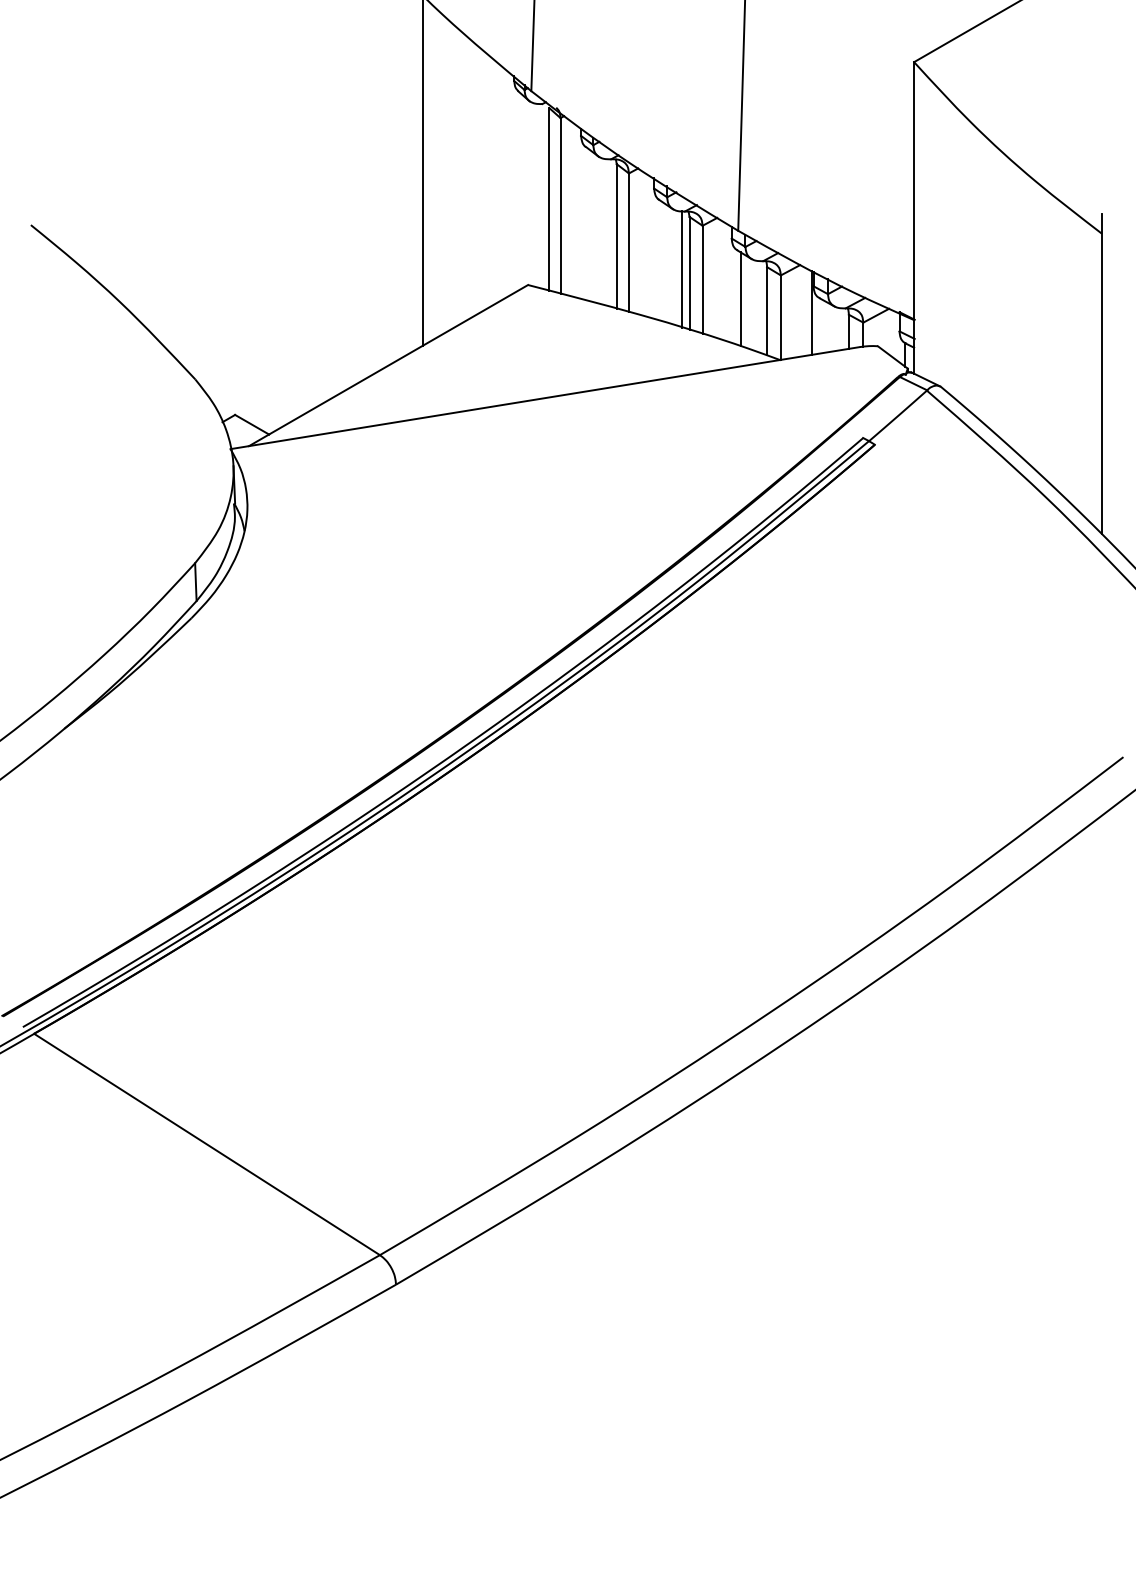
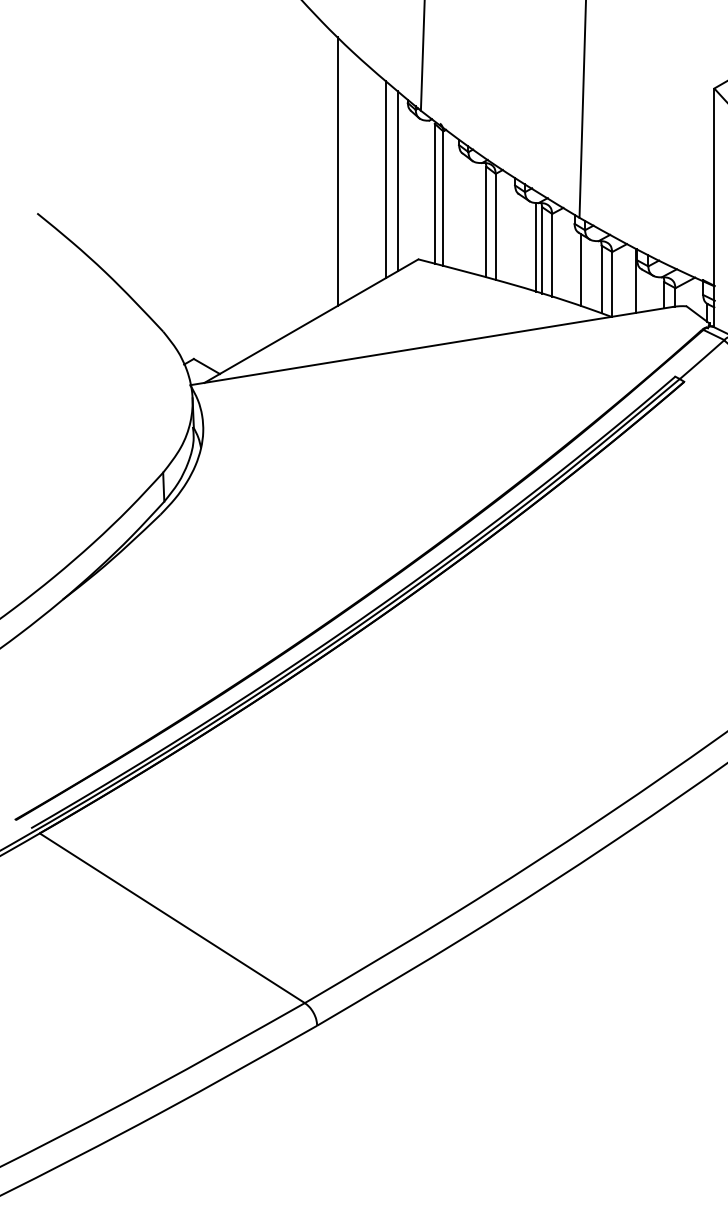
line: (486, 180) -> (386, 179), added
line: (501, 182) -> (398, 180), added

